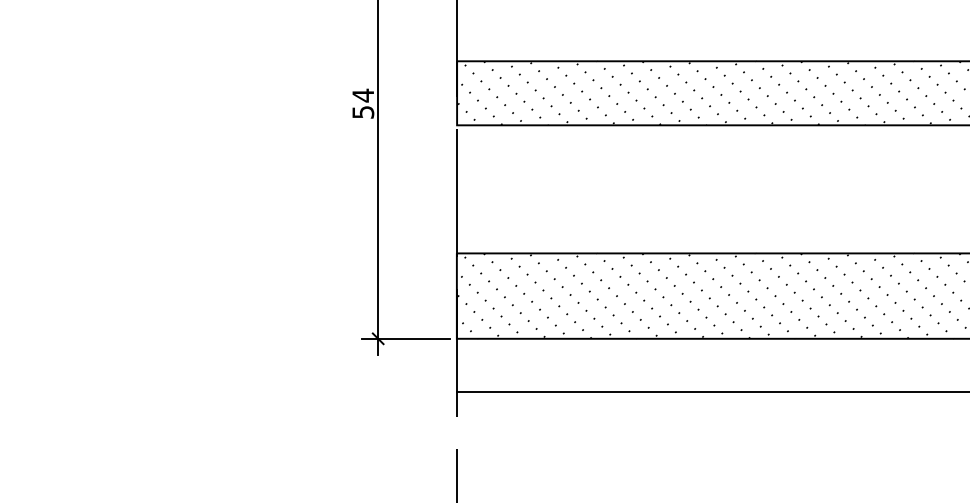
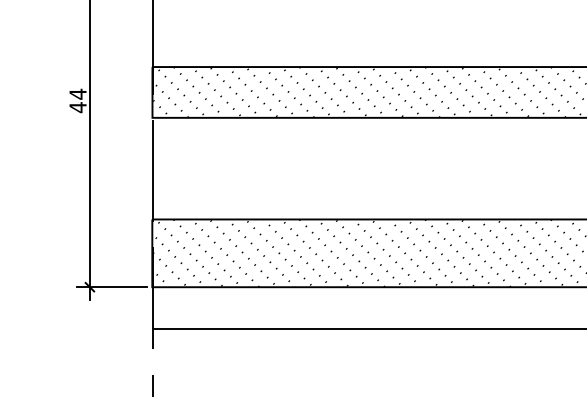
text: (363, 112) -> (78, 107), 54 -> 44

